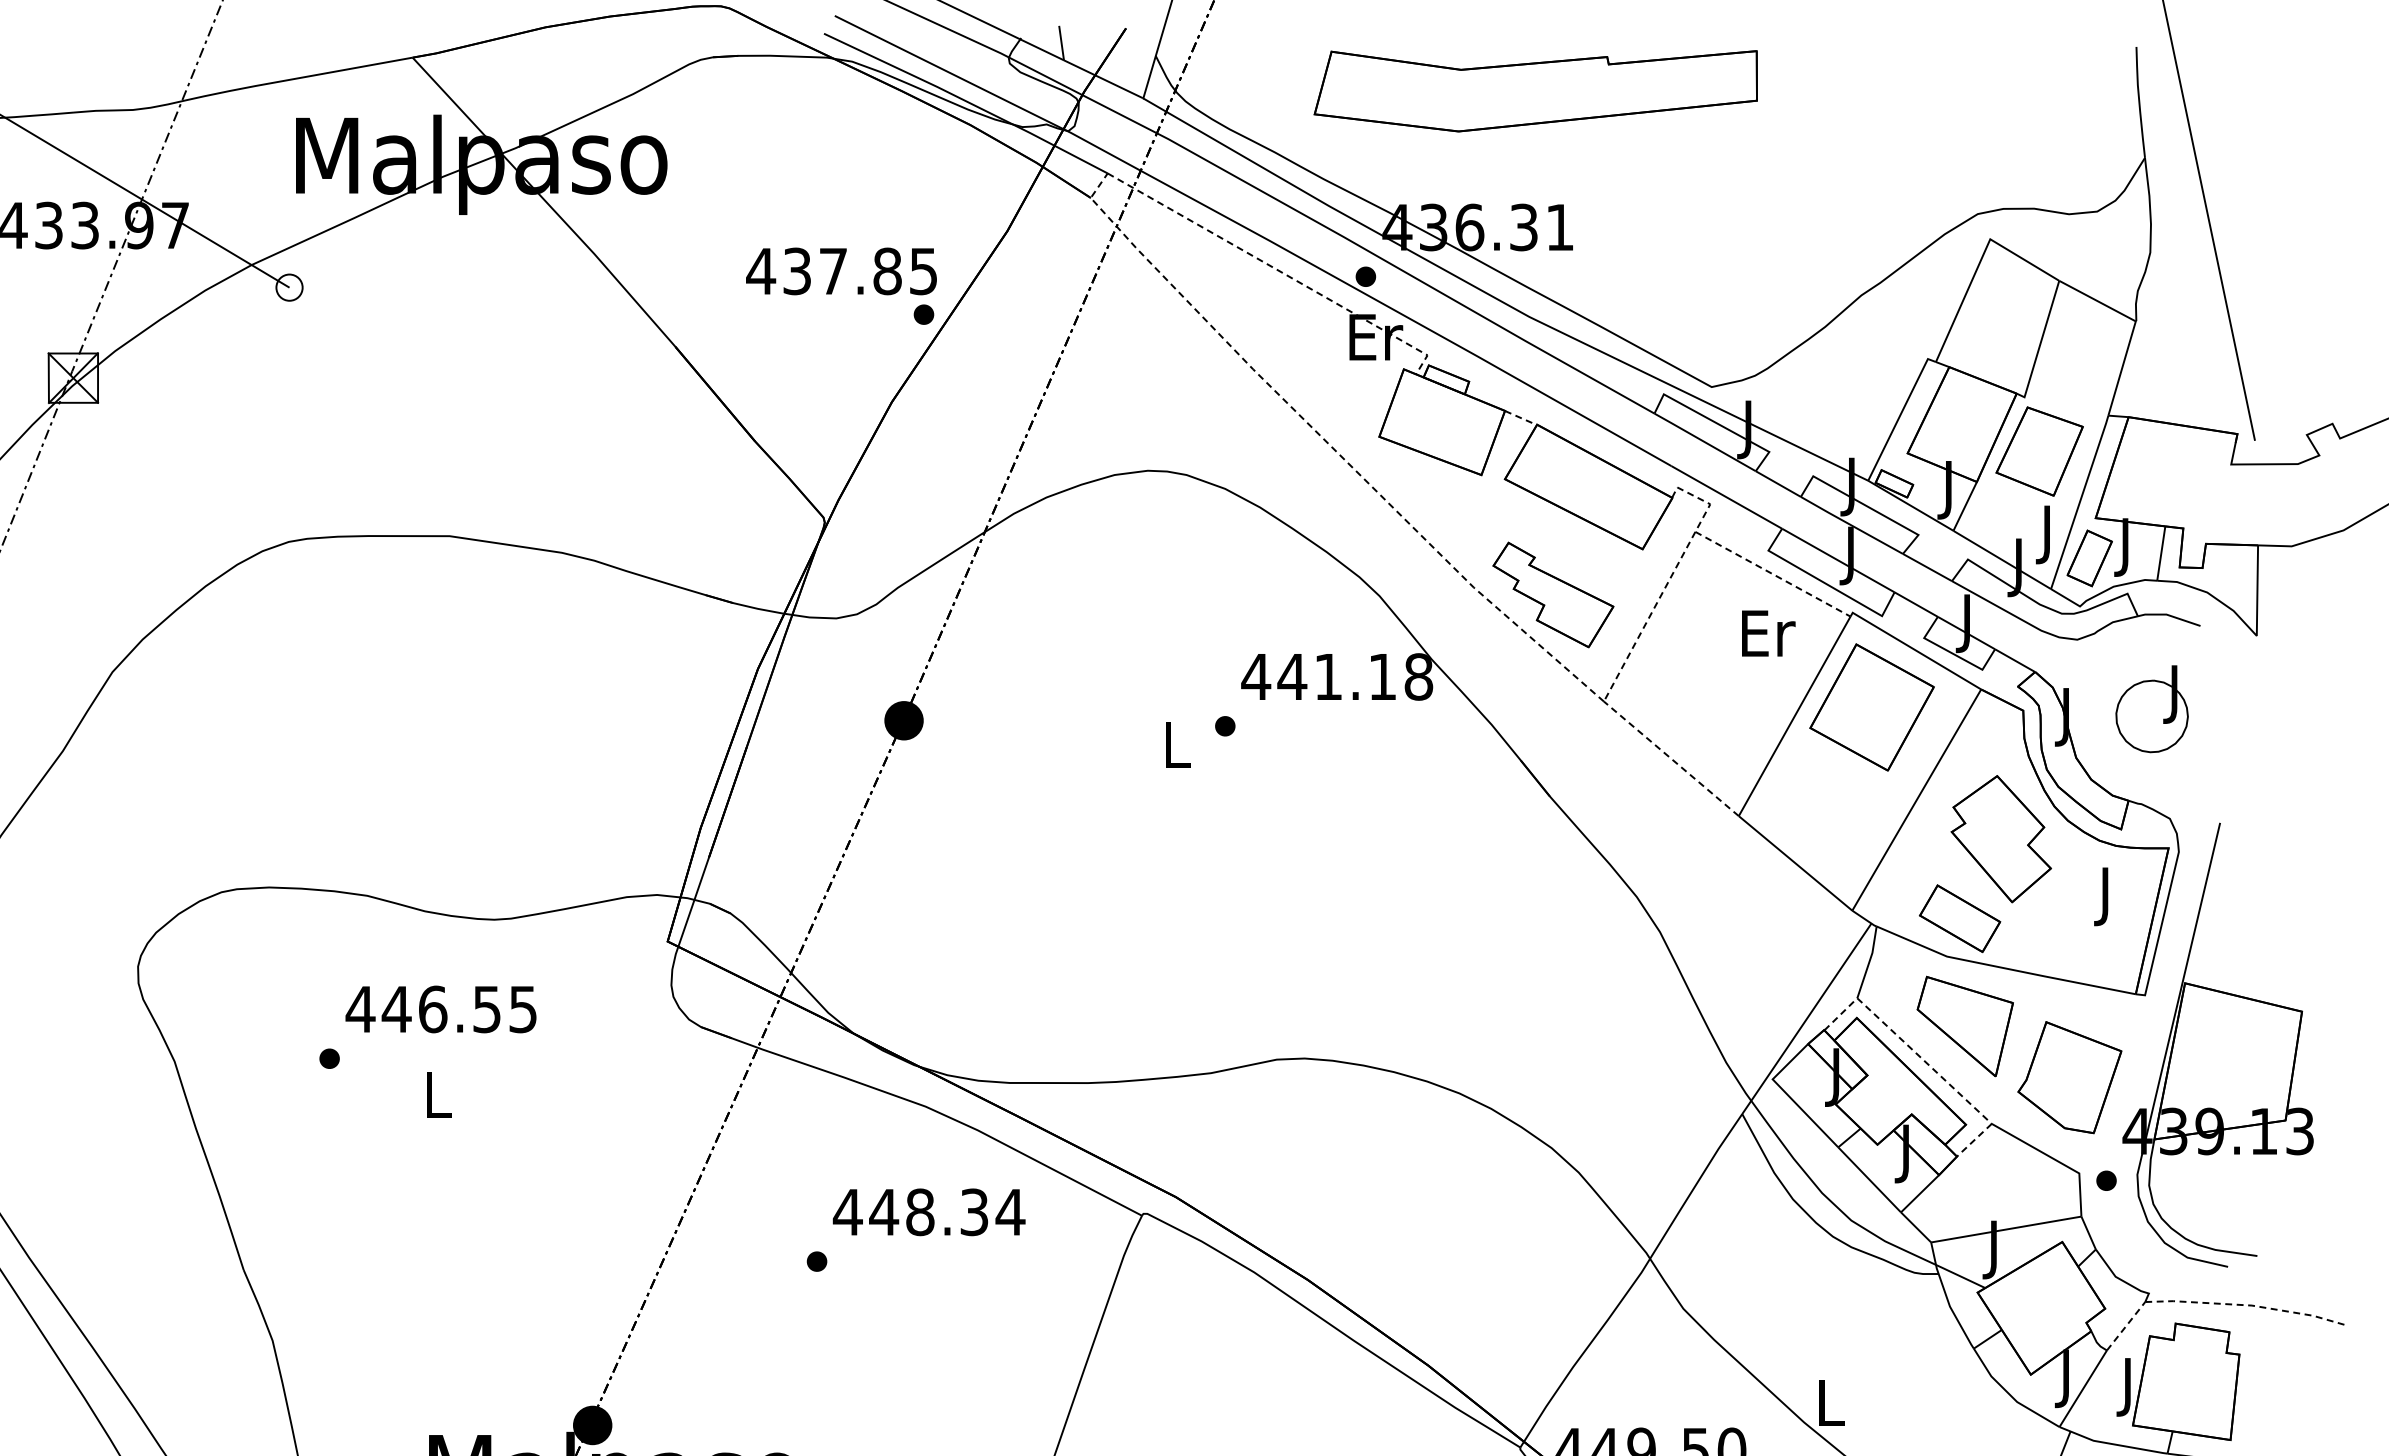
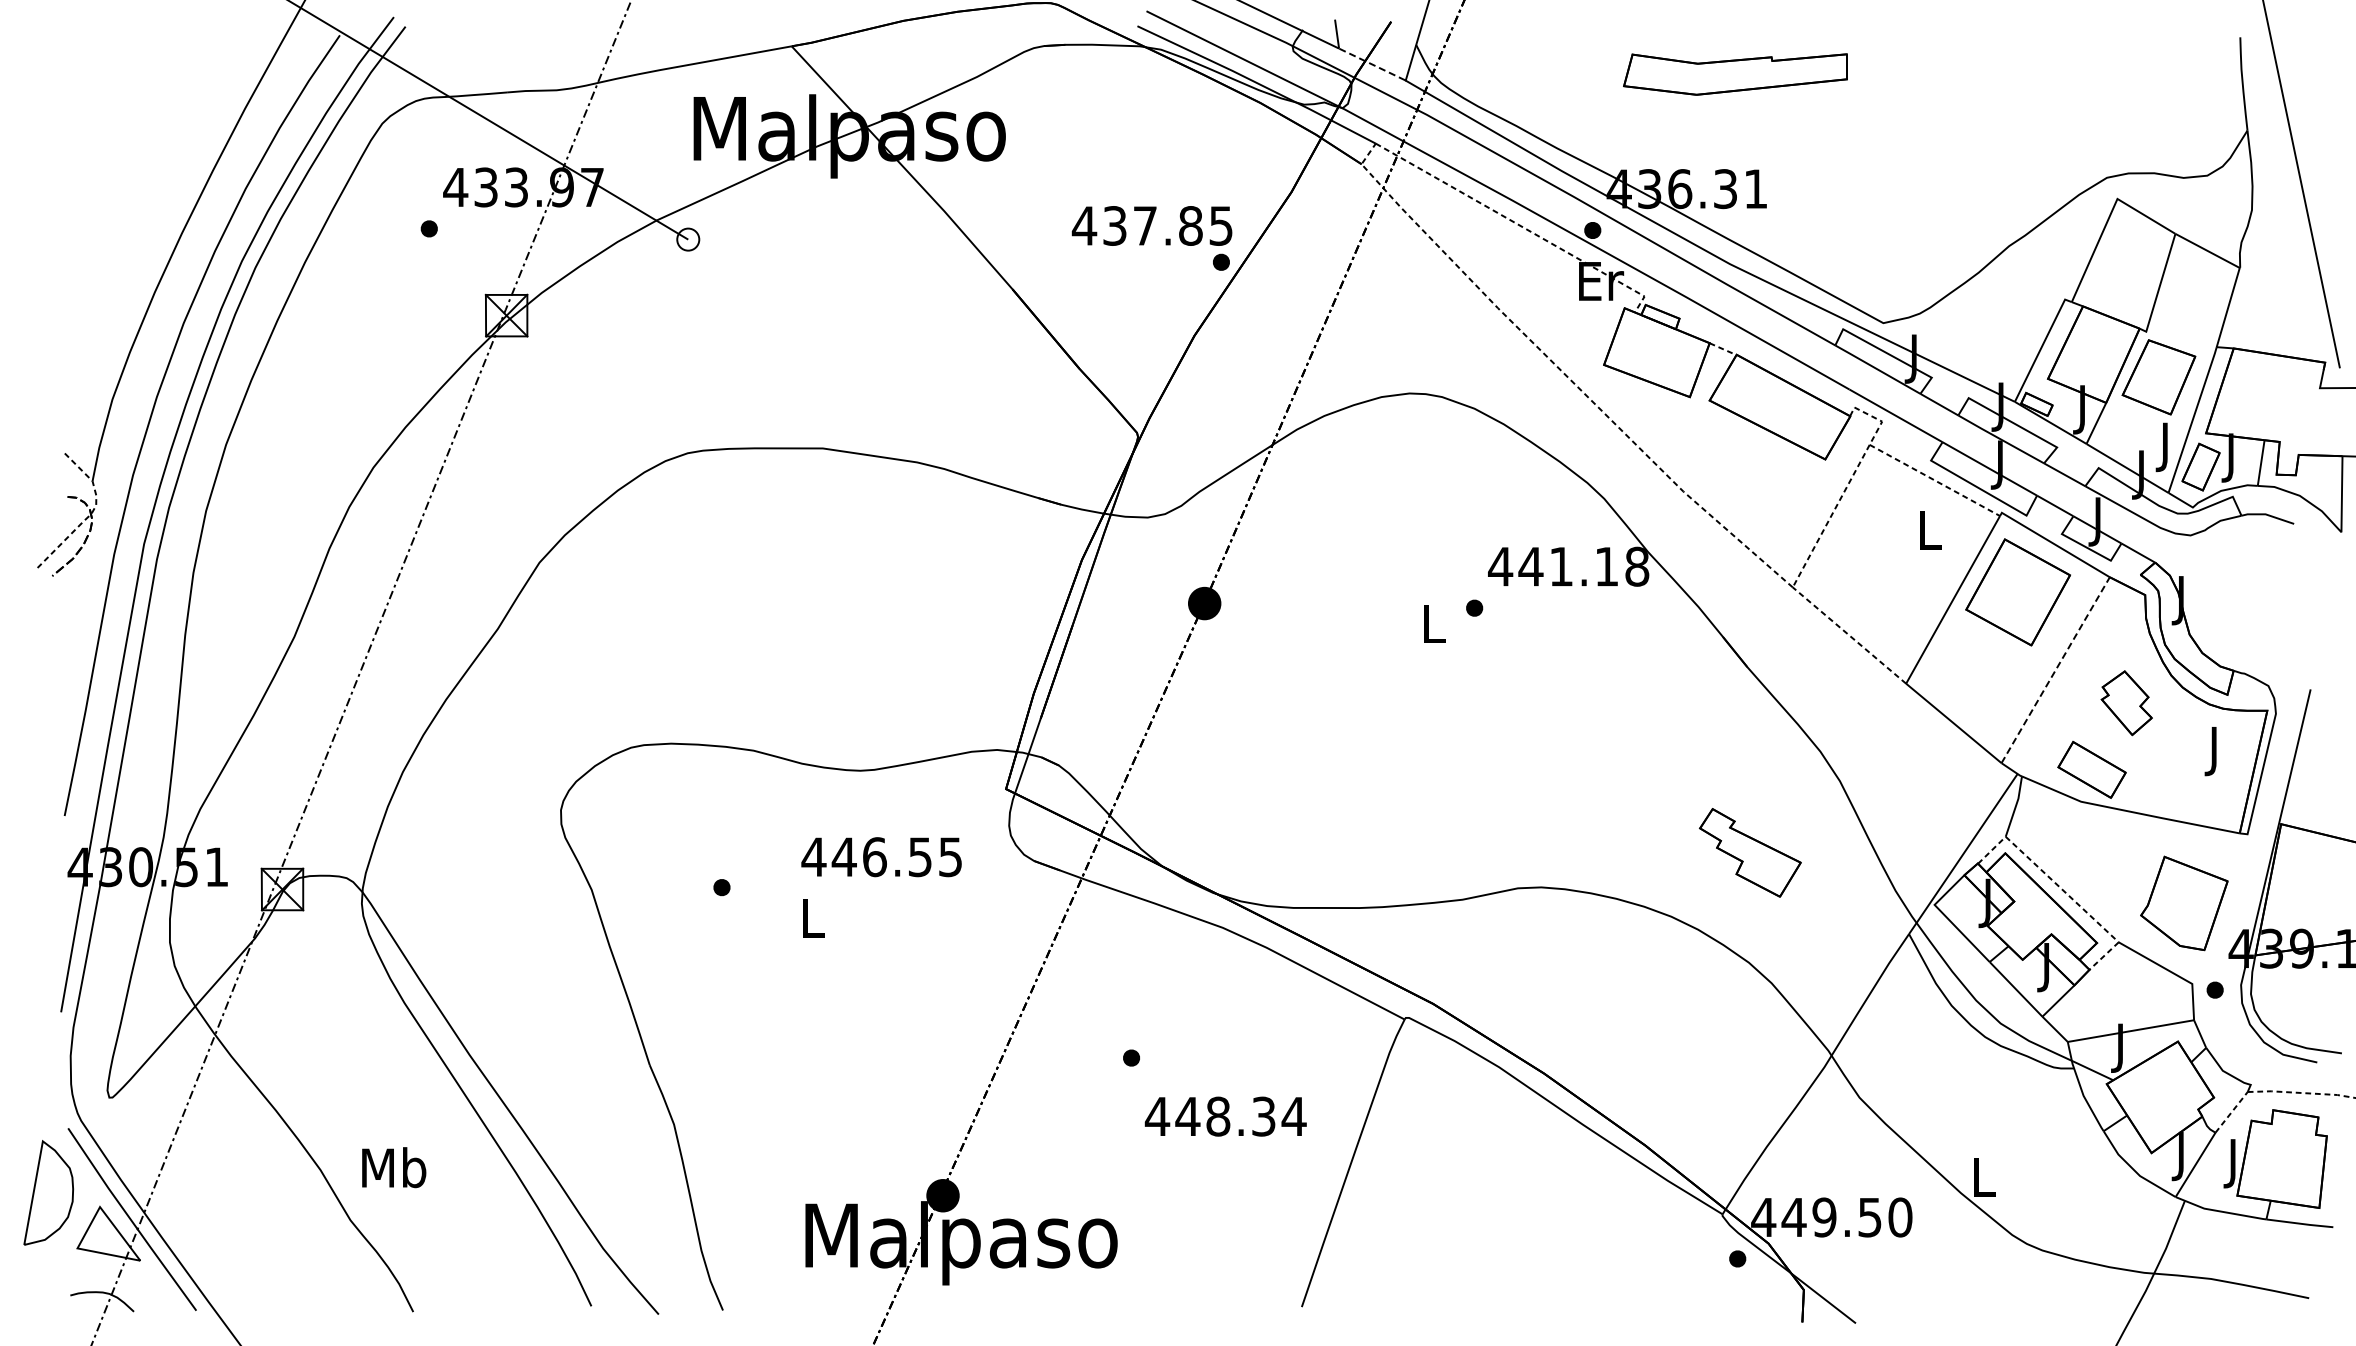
line: (1103, 79) -> (1372, 64), solid -> dashed
part: (1535, 91) -> (1735, 74), size x0.6
part: (1552, 594) -> (1749, 852), moved
text: (1767, 633) -> (1930, 530), Er -> L
part: (2152, 708) -> (2253, 593), removed
line: (1916, 800) -> (2055, 670), solid -> dashed
part: (2001, 839) -> (2126, 703), size x0.6
text: (440, 1009) -> (881, 857), moved
part: (1965, 1026) -> (2096, 860), removed
text: (928, 1212) -> (1225, 1116), moved

